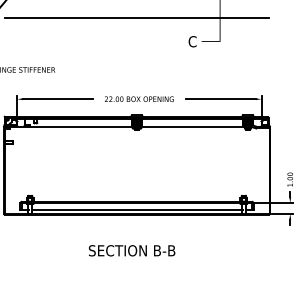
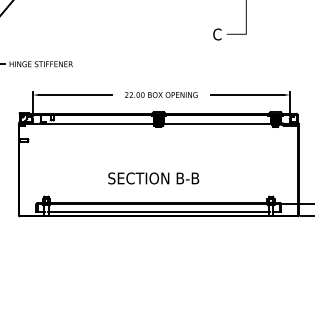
line: (136, 17) -> (158, 9), removed
text: (131, 250) -> (153, 178), moved

